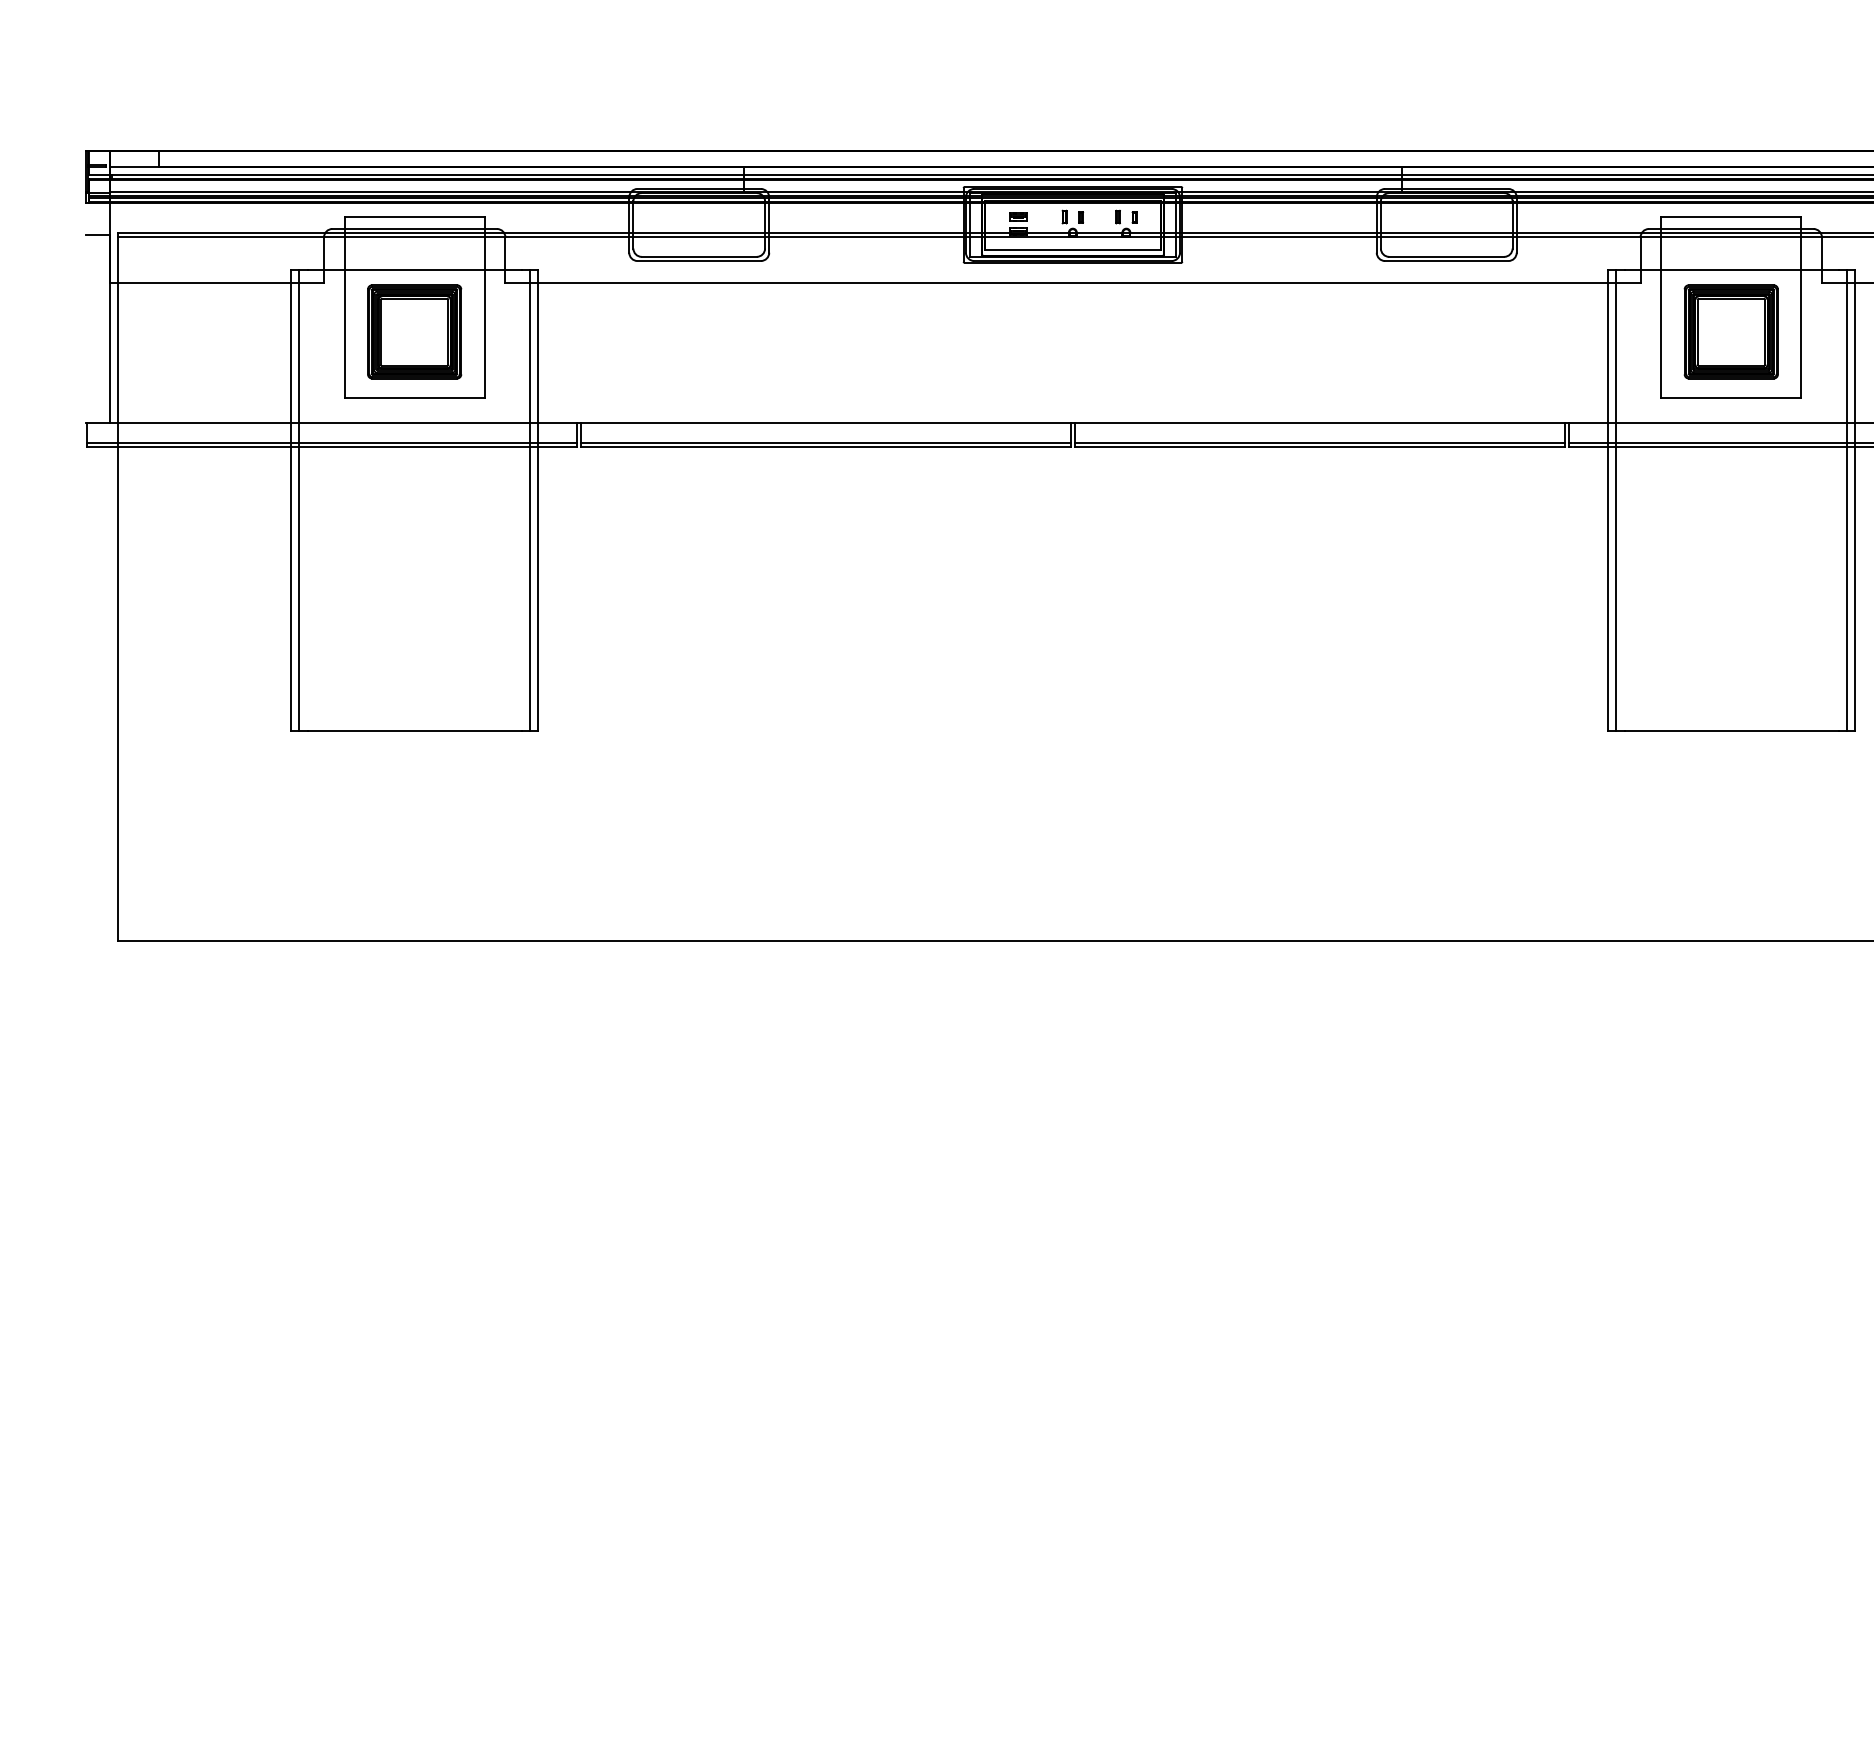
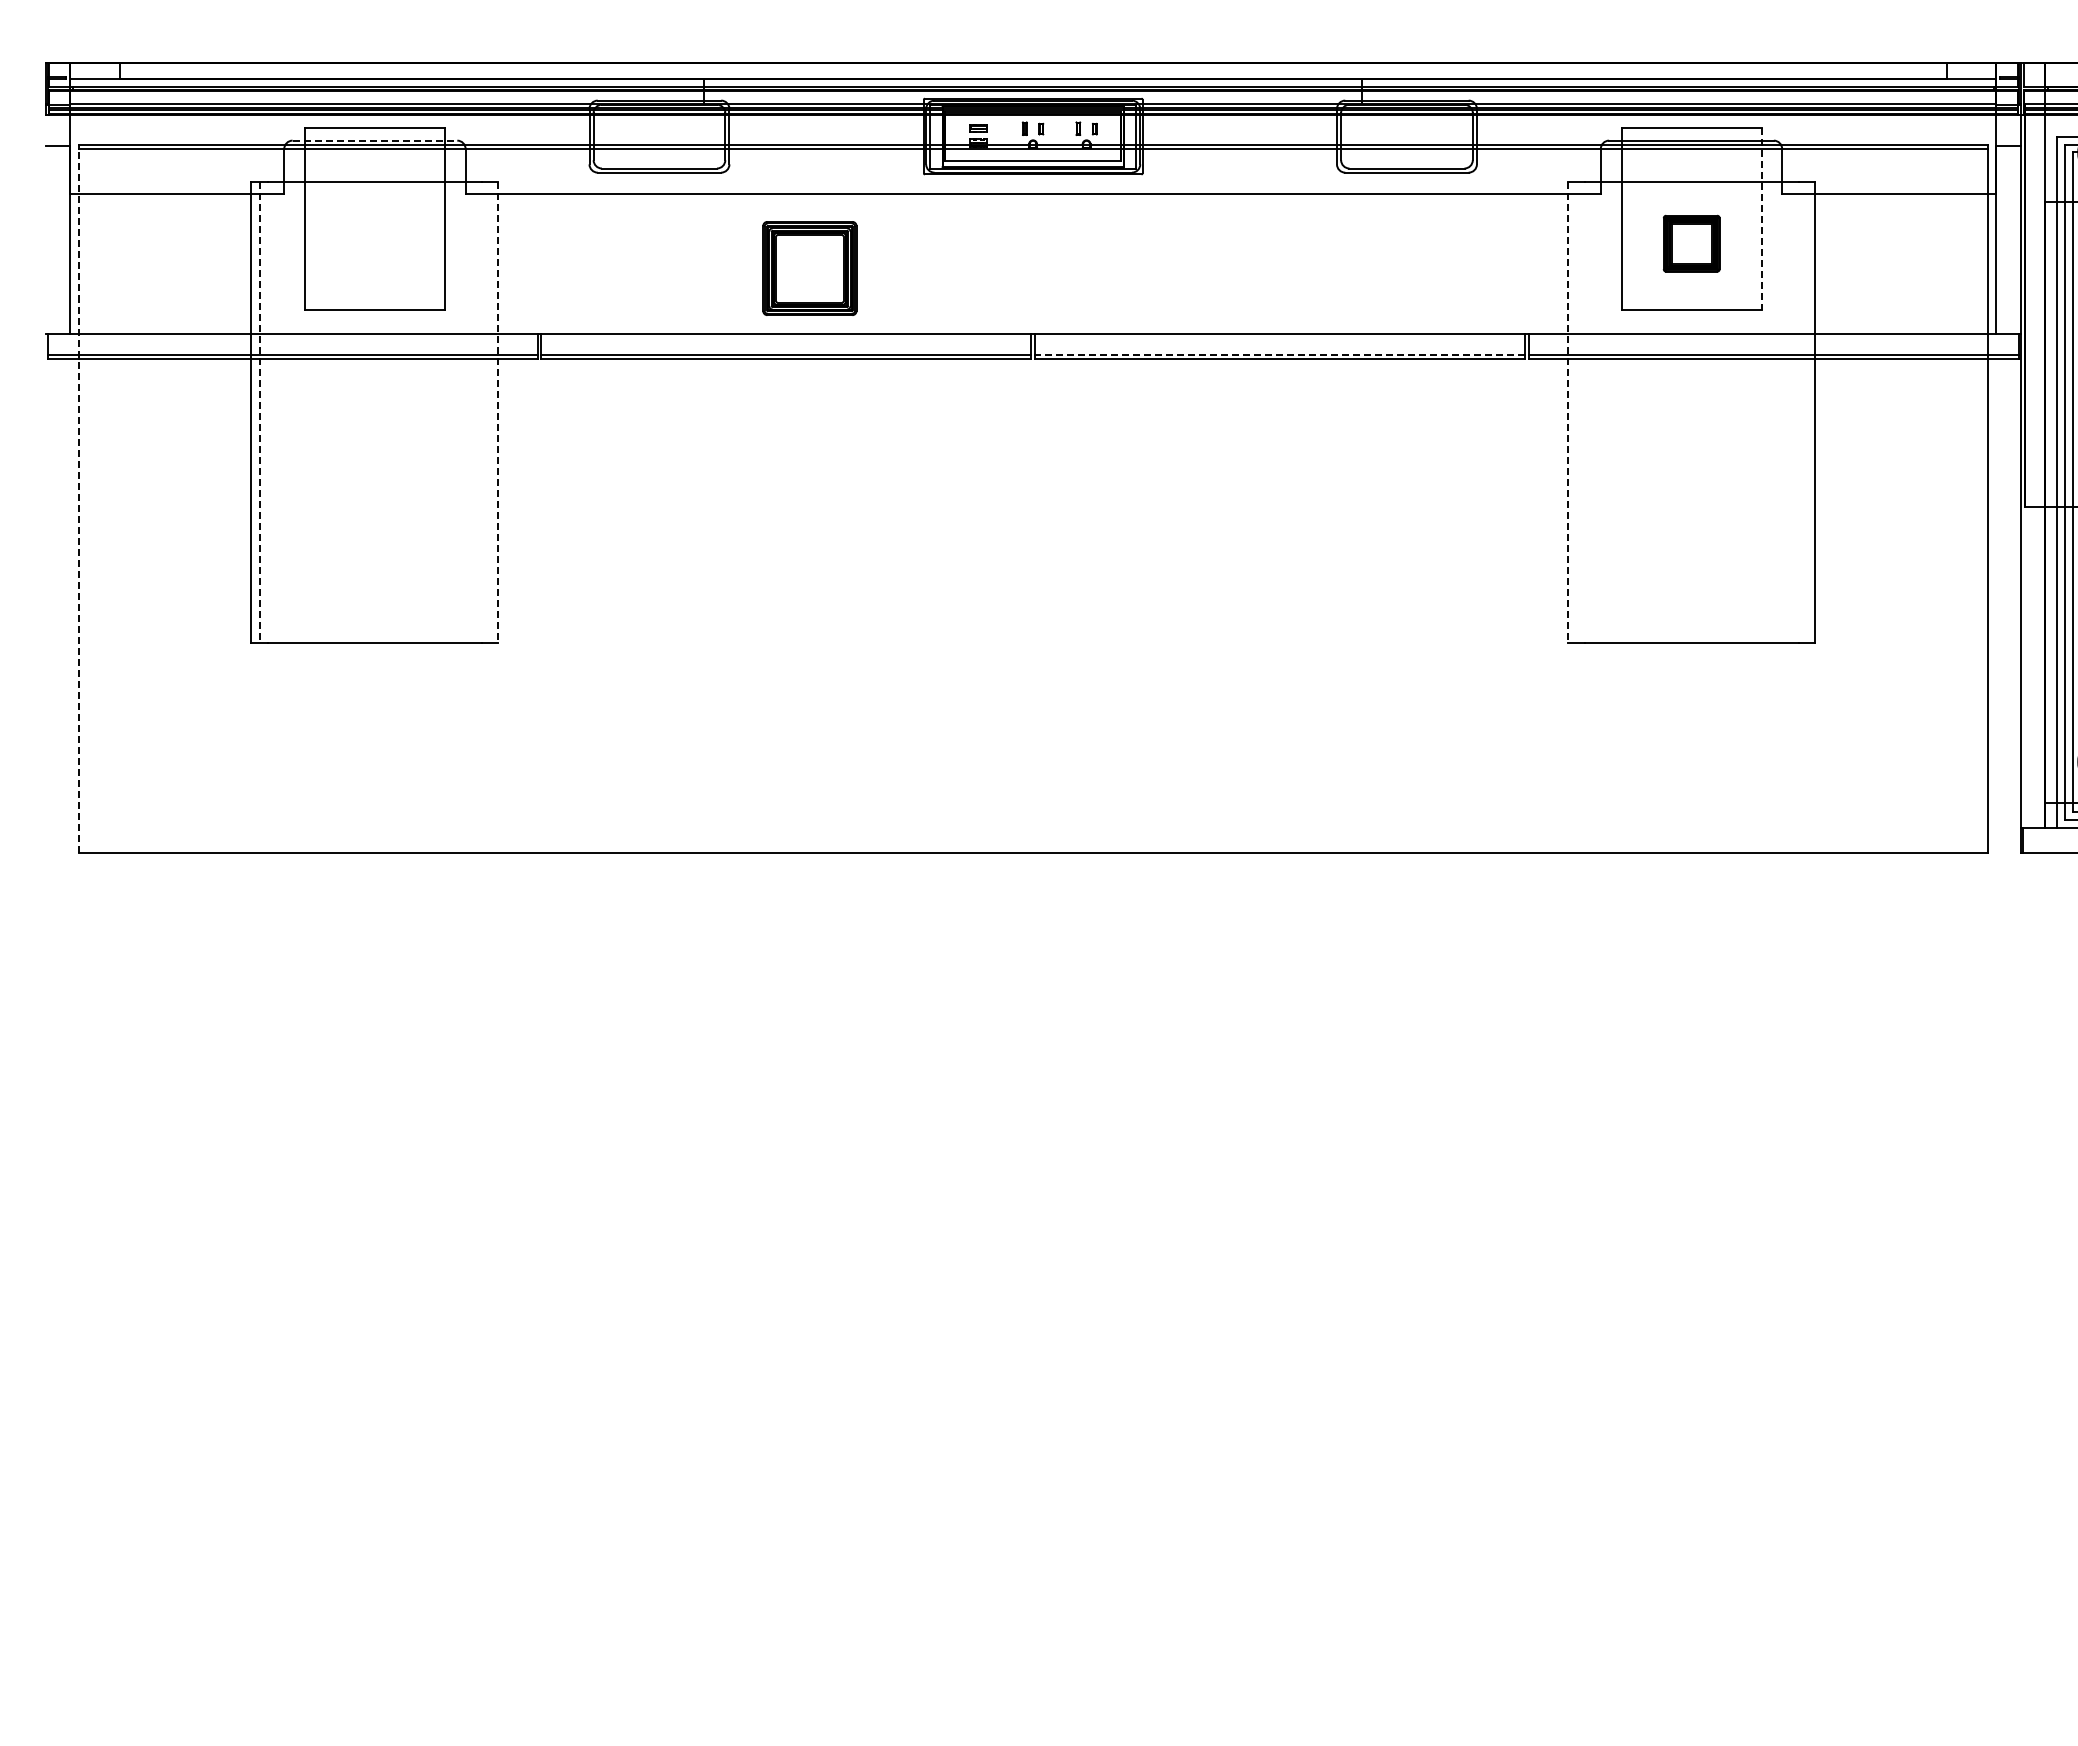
line: (415, 228) -> (375, 140), solid -> dashed
line: (1801, 306) -> (1761, 218), solid -> dashed
part: (414, 331) -> (809, 268), moved
part: (1731, 331) -> (1691, 243), size x0.6
line: (1320, 442) -> (1280, 354), solid -> dashed
line: (530, 499) -> (490, 411), removed
line: (1616, 499) -> (1576, 411), removed
line: (1846, 499) -> (1806, 411), removed
line: (299, 500) -> (259, 412), solid -> dashed
line: (538, 500) -> (498, 412), solid -> dashed
line: (1608, 500) -> (1568, 412), solid -> dashed
line: (118, 588) -> (78, 500), solid -> dashed

